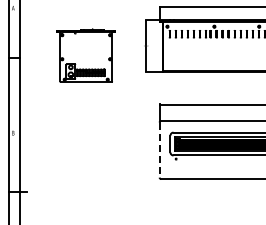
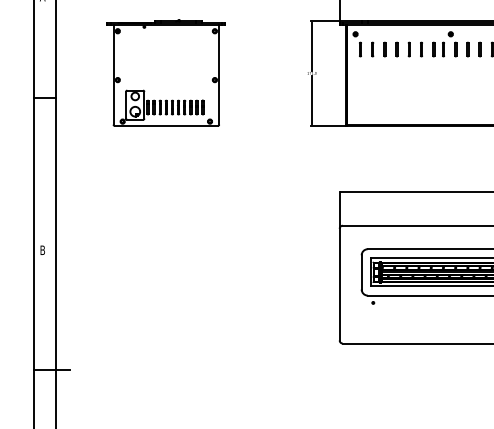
part: (85, 55) -> (164, 72), moved
line: (159, 150) -> (339, 285), dashed -> solid

